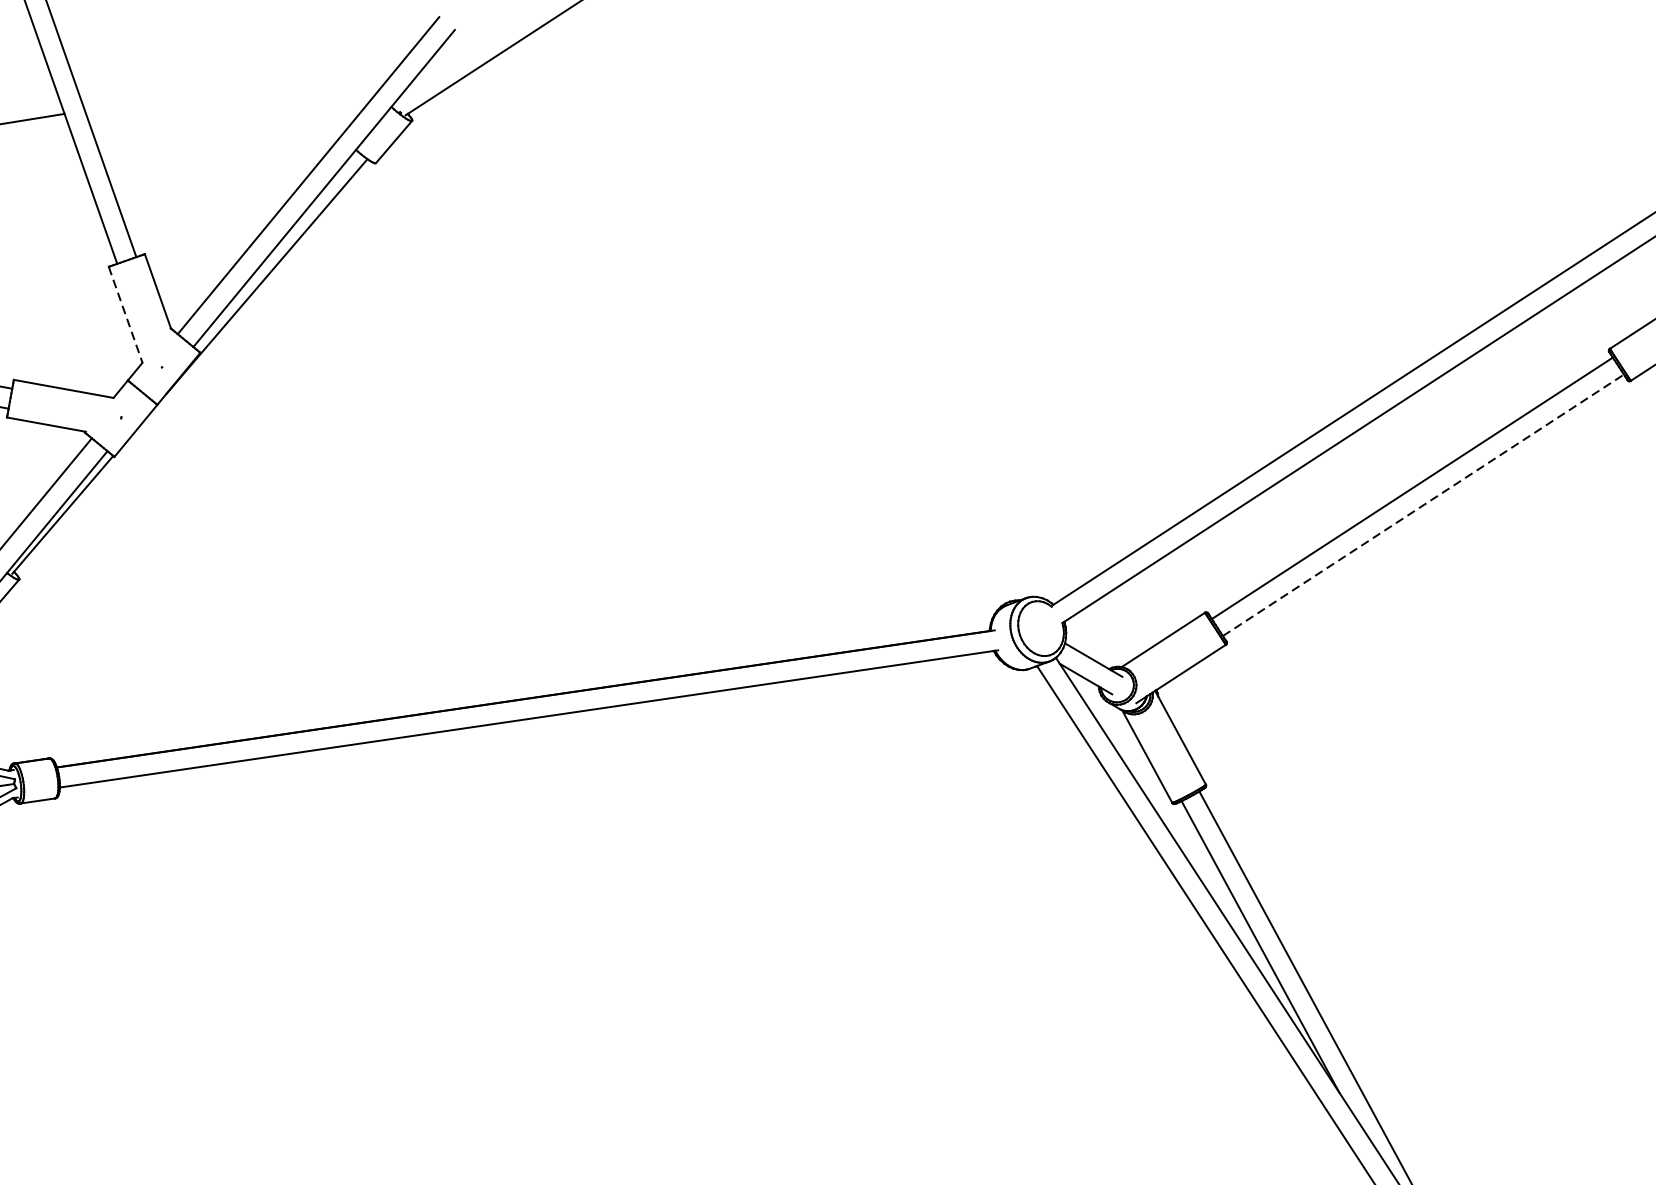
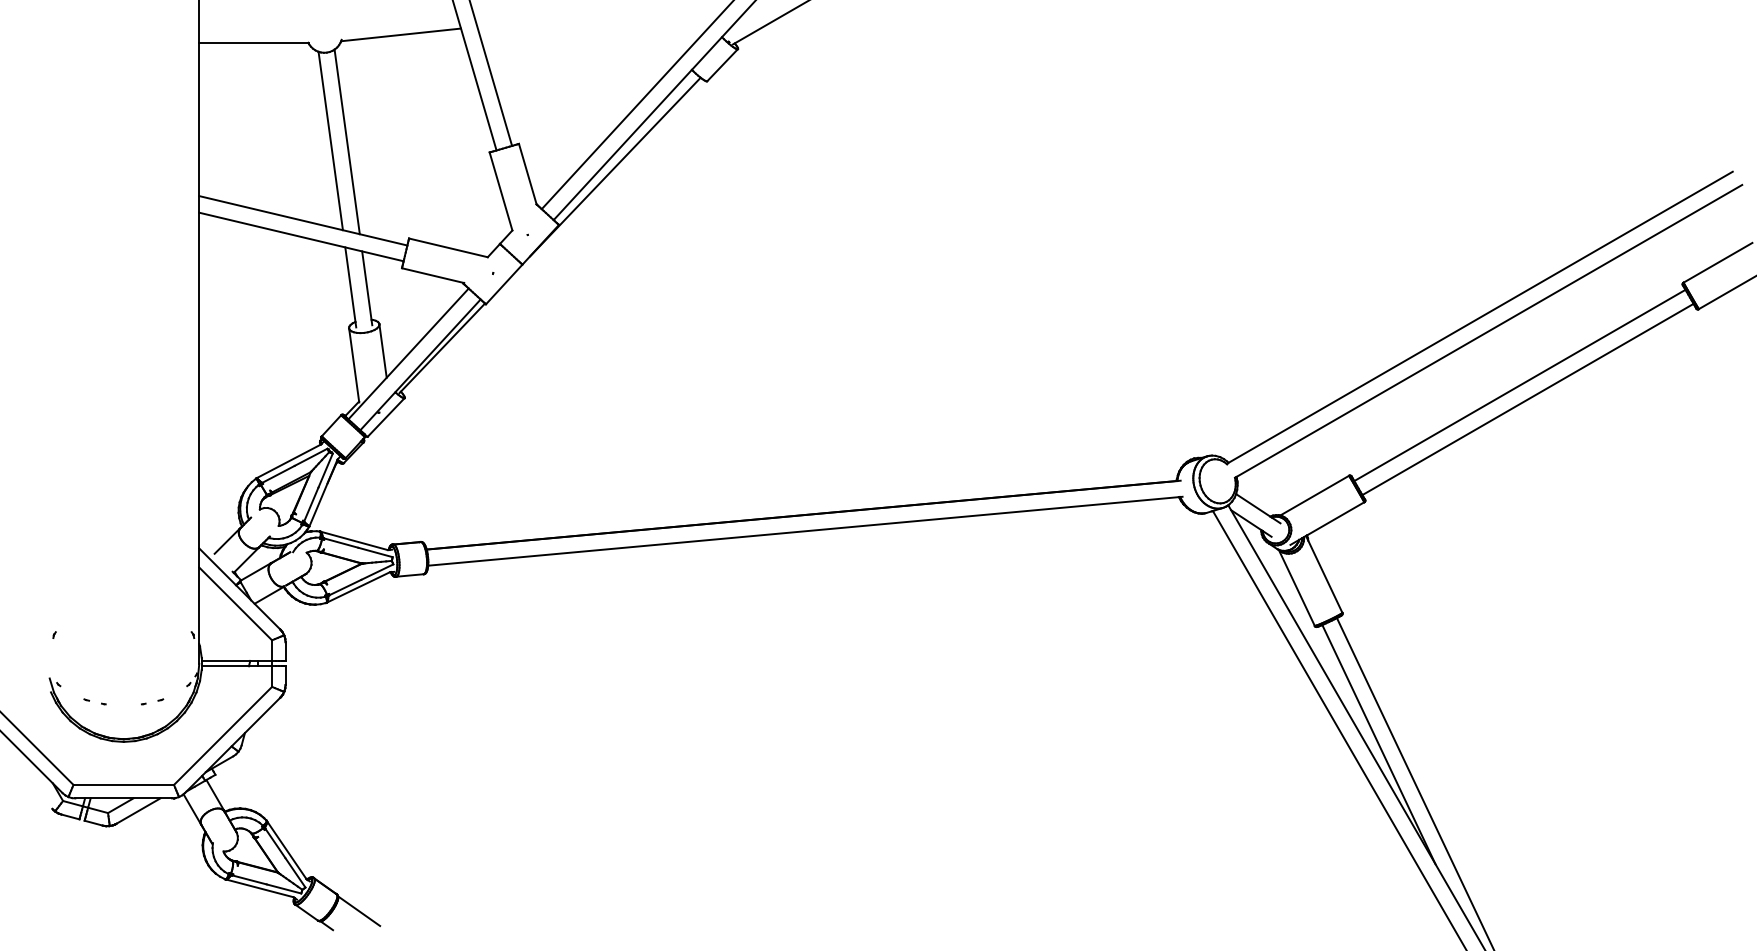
line: (126, 314) -> (501, 191), dashed -> solid
line: (1424, 505) -> (1528, 399), dashed -> solid

